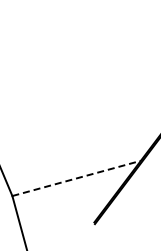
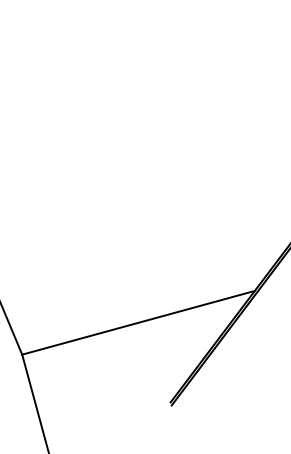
line: (76, 178) -> (138, 322), dashed -> solid

